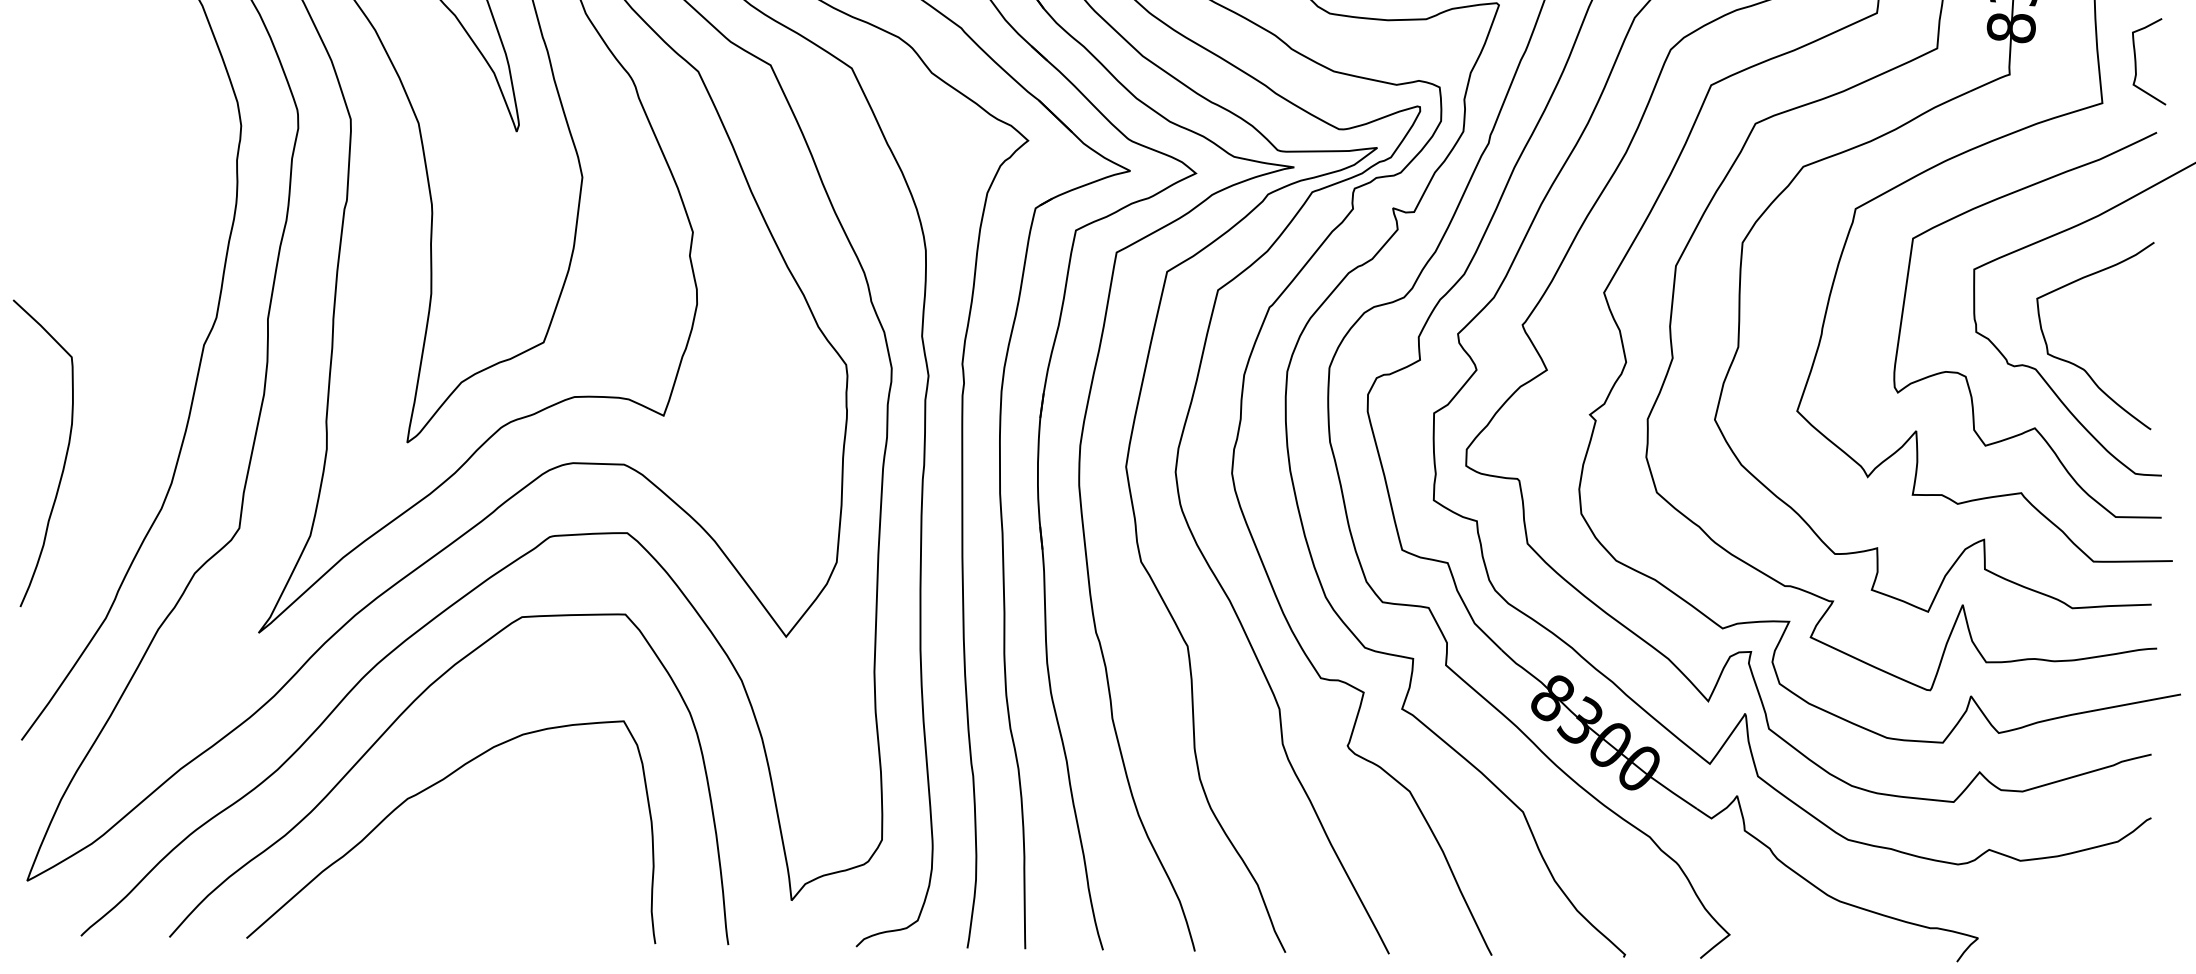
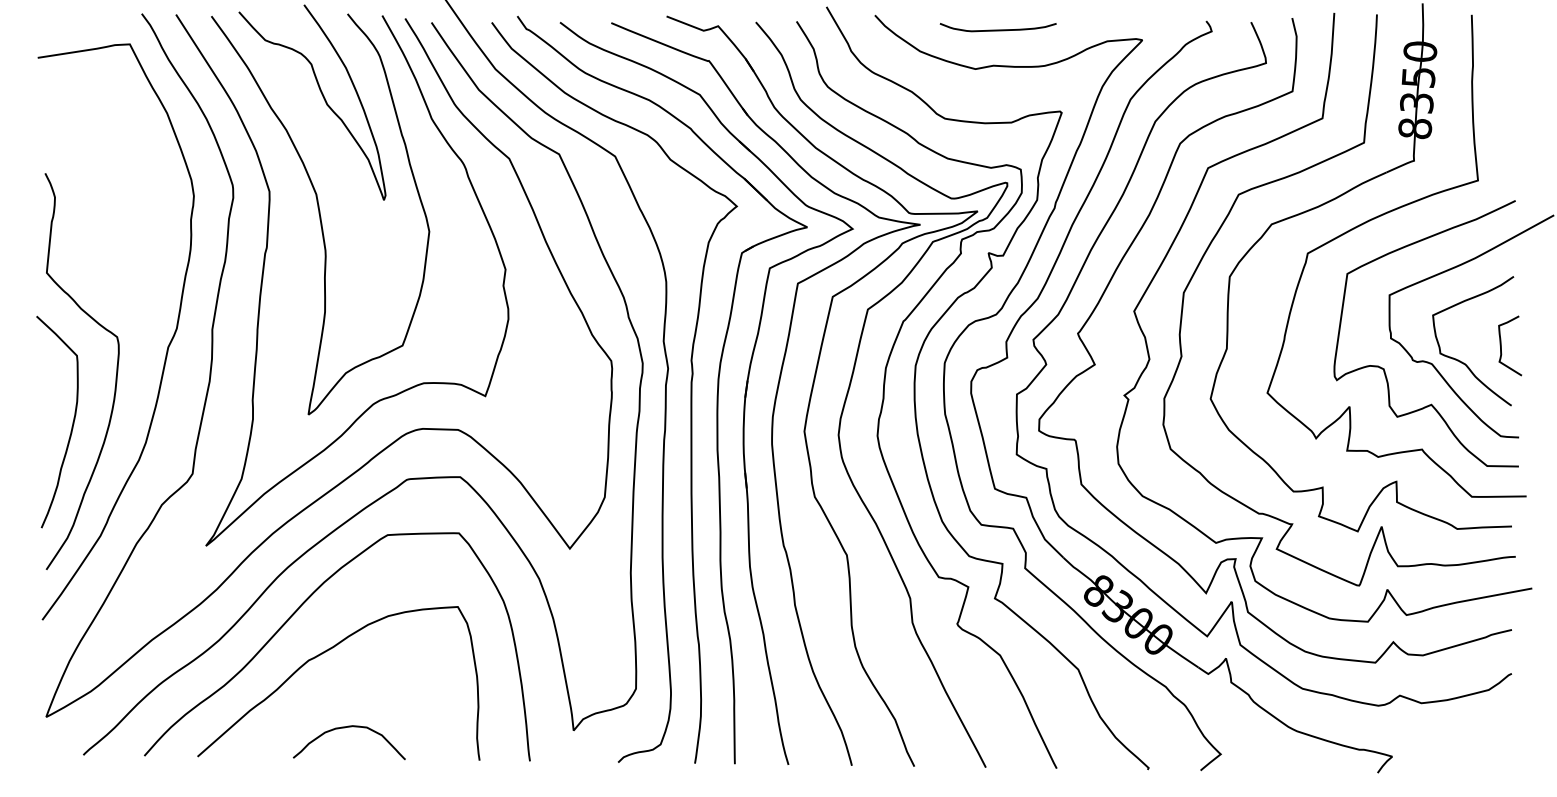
curve: (2136, 61) -> (1501, 345), moved
curve: (127, 387) -> (115, 376), added
curve: (460, 897) -> (345, 728), added

